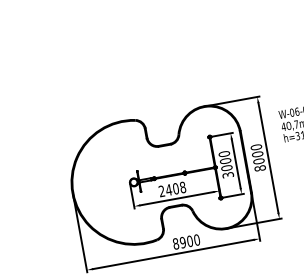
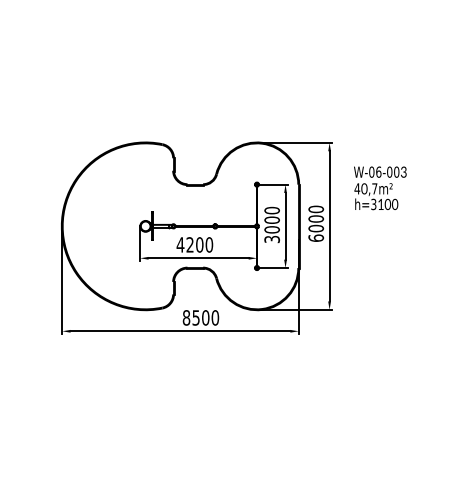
text: (259, 167) -> (315, 237), 8000 -> 6000
text: (172, 189) -> (194, 244), 2408 -> 4200
text: (182, 242) -> (195, 317), 8900 -> 8500

